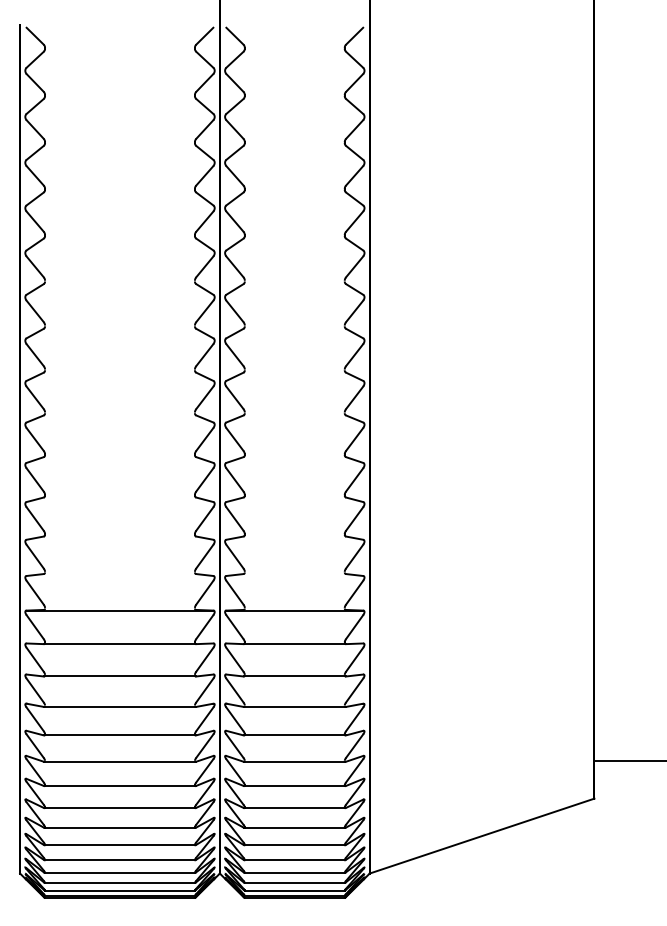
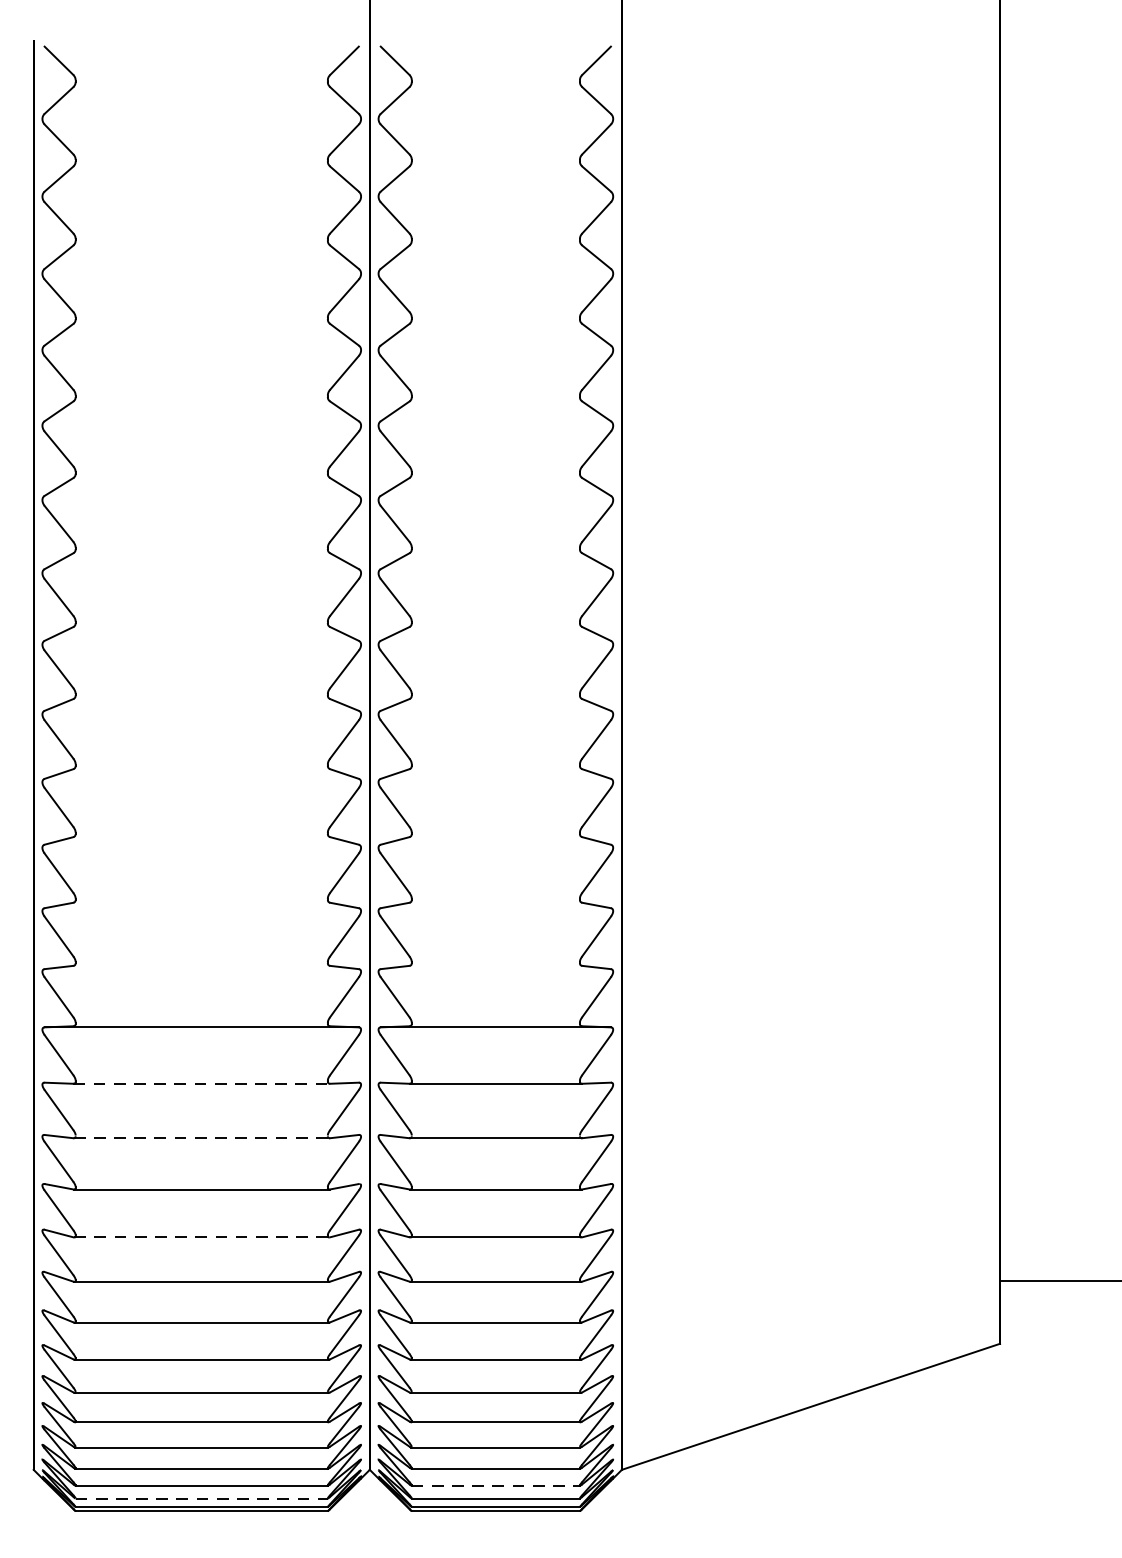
line: (120, 644) -> (202, 1084), solid -> dashed
line: (120, 676) -> (202, 1138), solid -> dashed
line: (120, 735) -> (202, 1237), solid -> dashed
line: (295, 883) -> (497, 1486), solid -> dashed
line: (120, 890) -> (202, 1498), solid -> dashed

